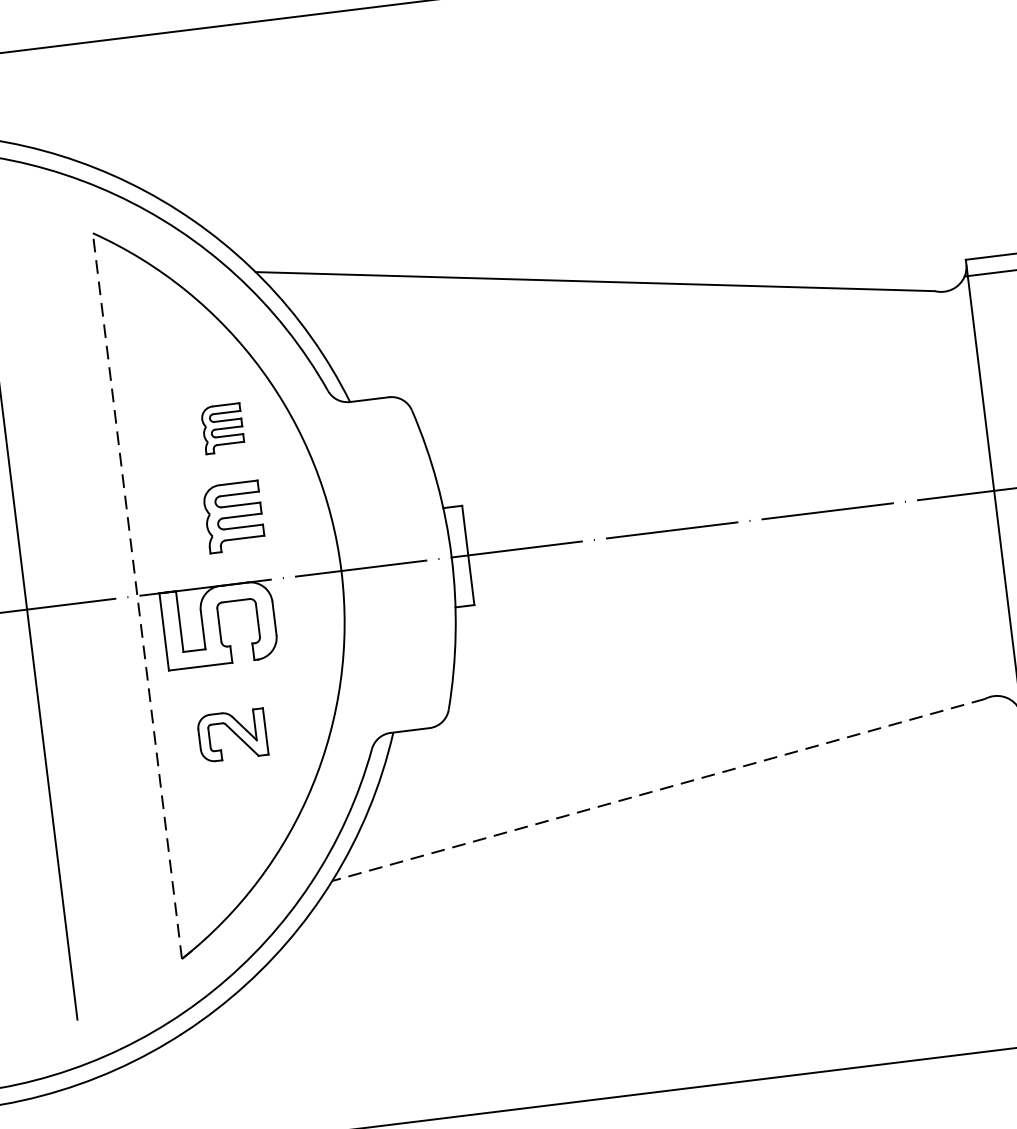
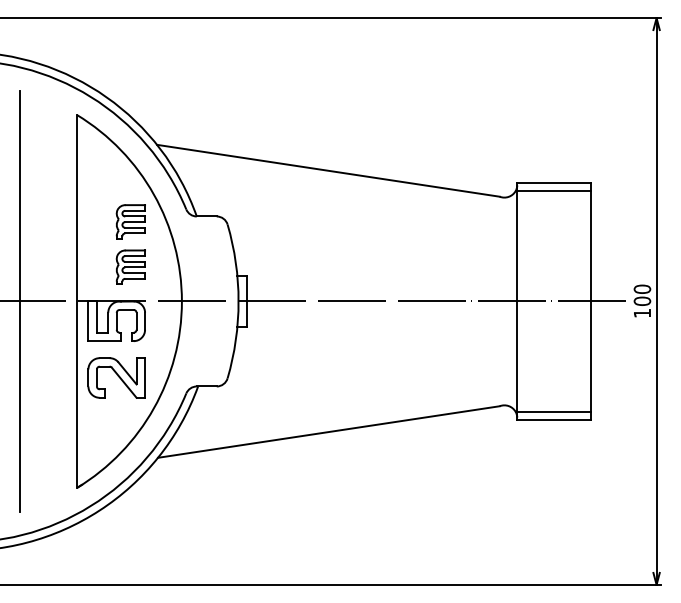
part: (222, 427) -> (130, 221), size x1.43
line: (137, 594) -> (77, 300), dashed -> solid
part: (232, 734) -> (116, 377), size x1.67
line: (658, 790) -> (328, 432), dashed -> solid

